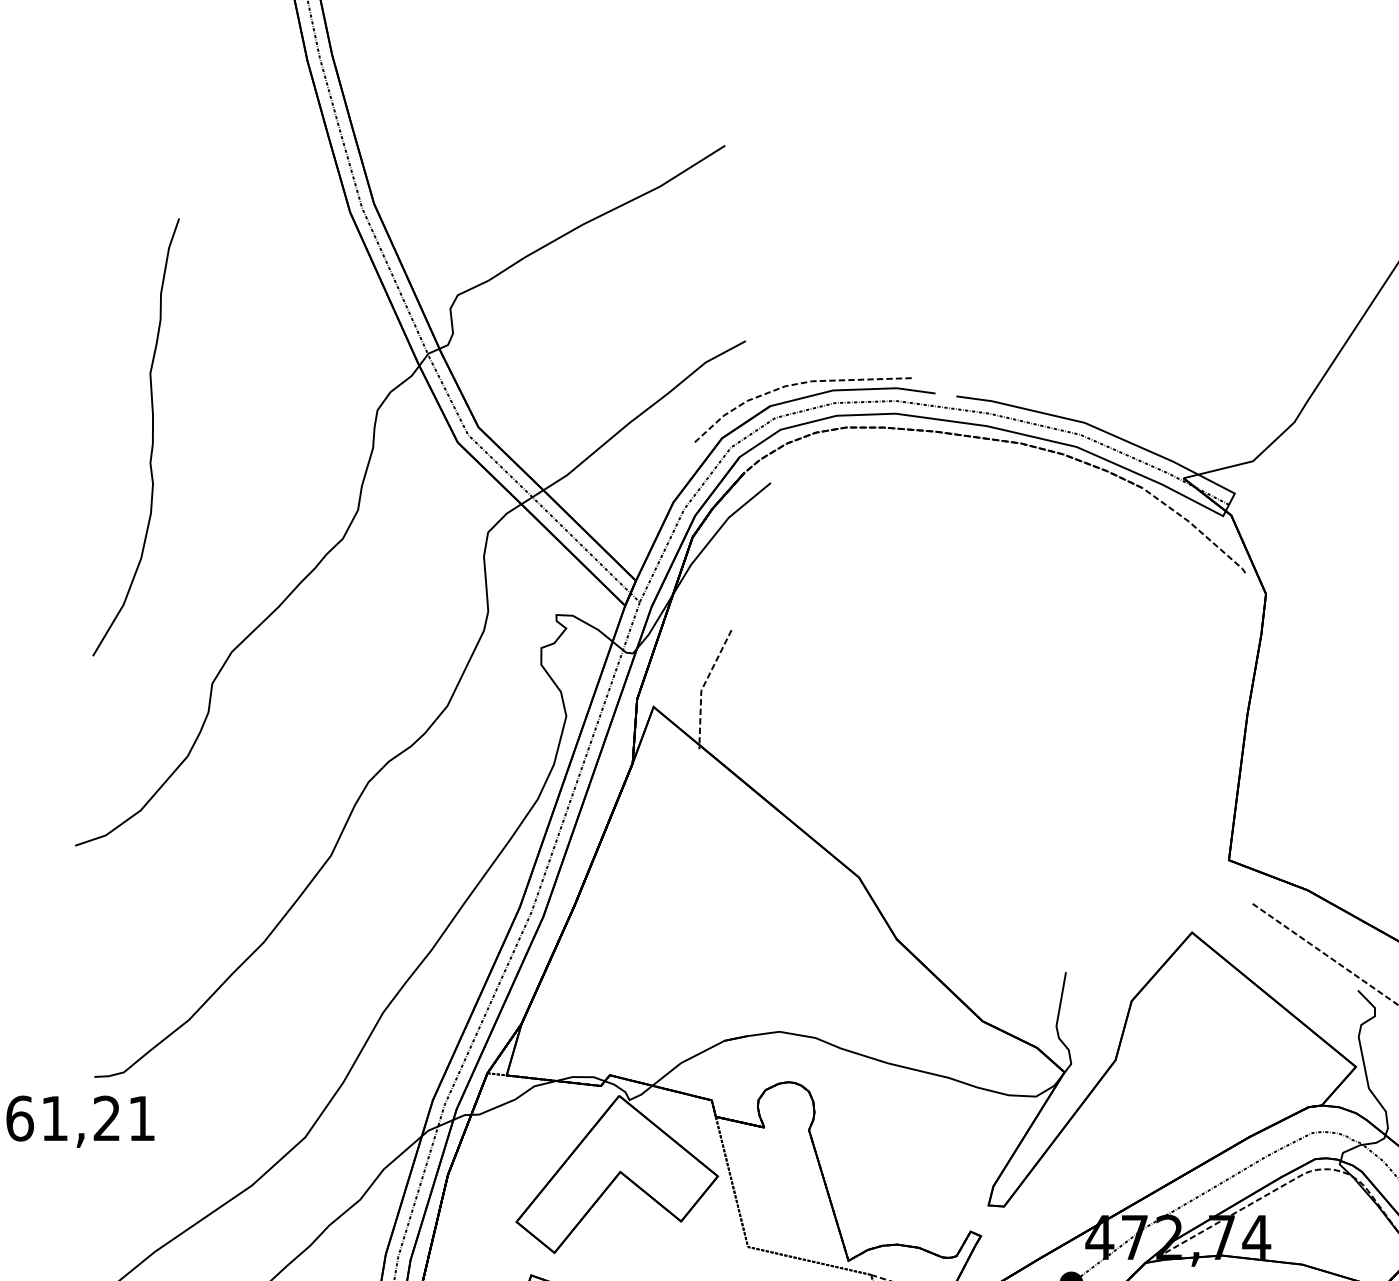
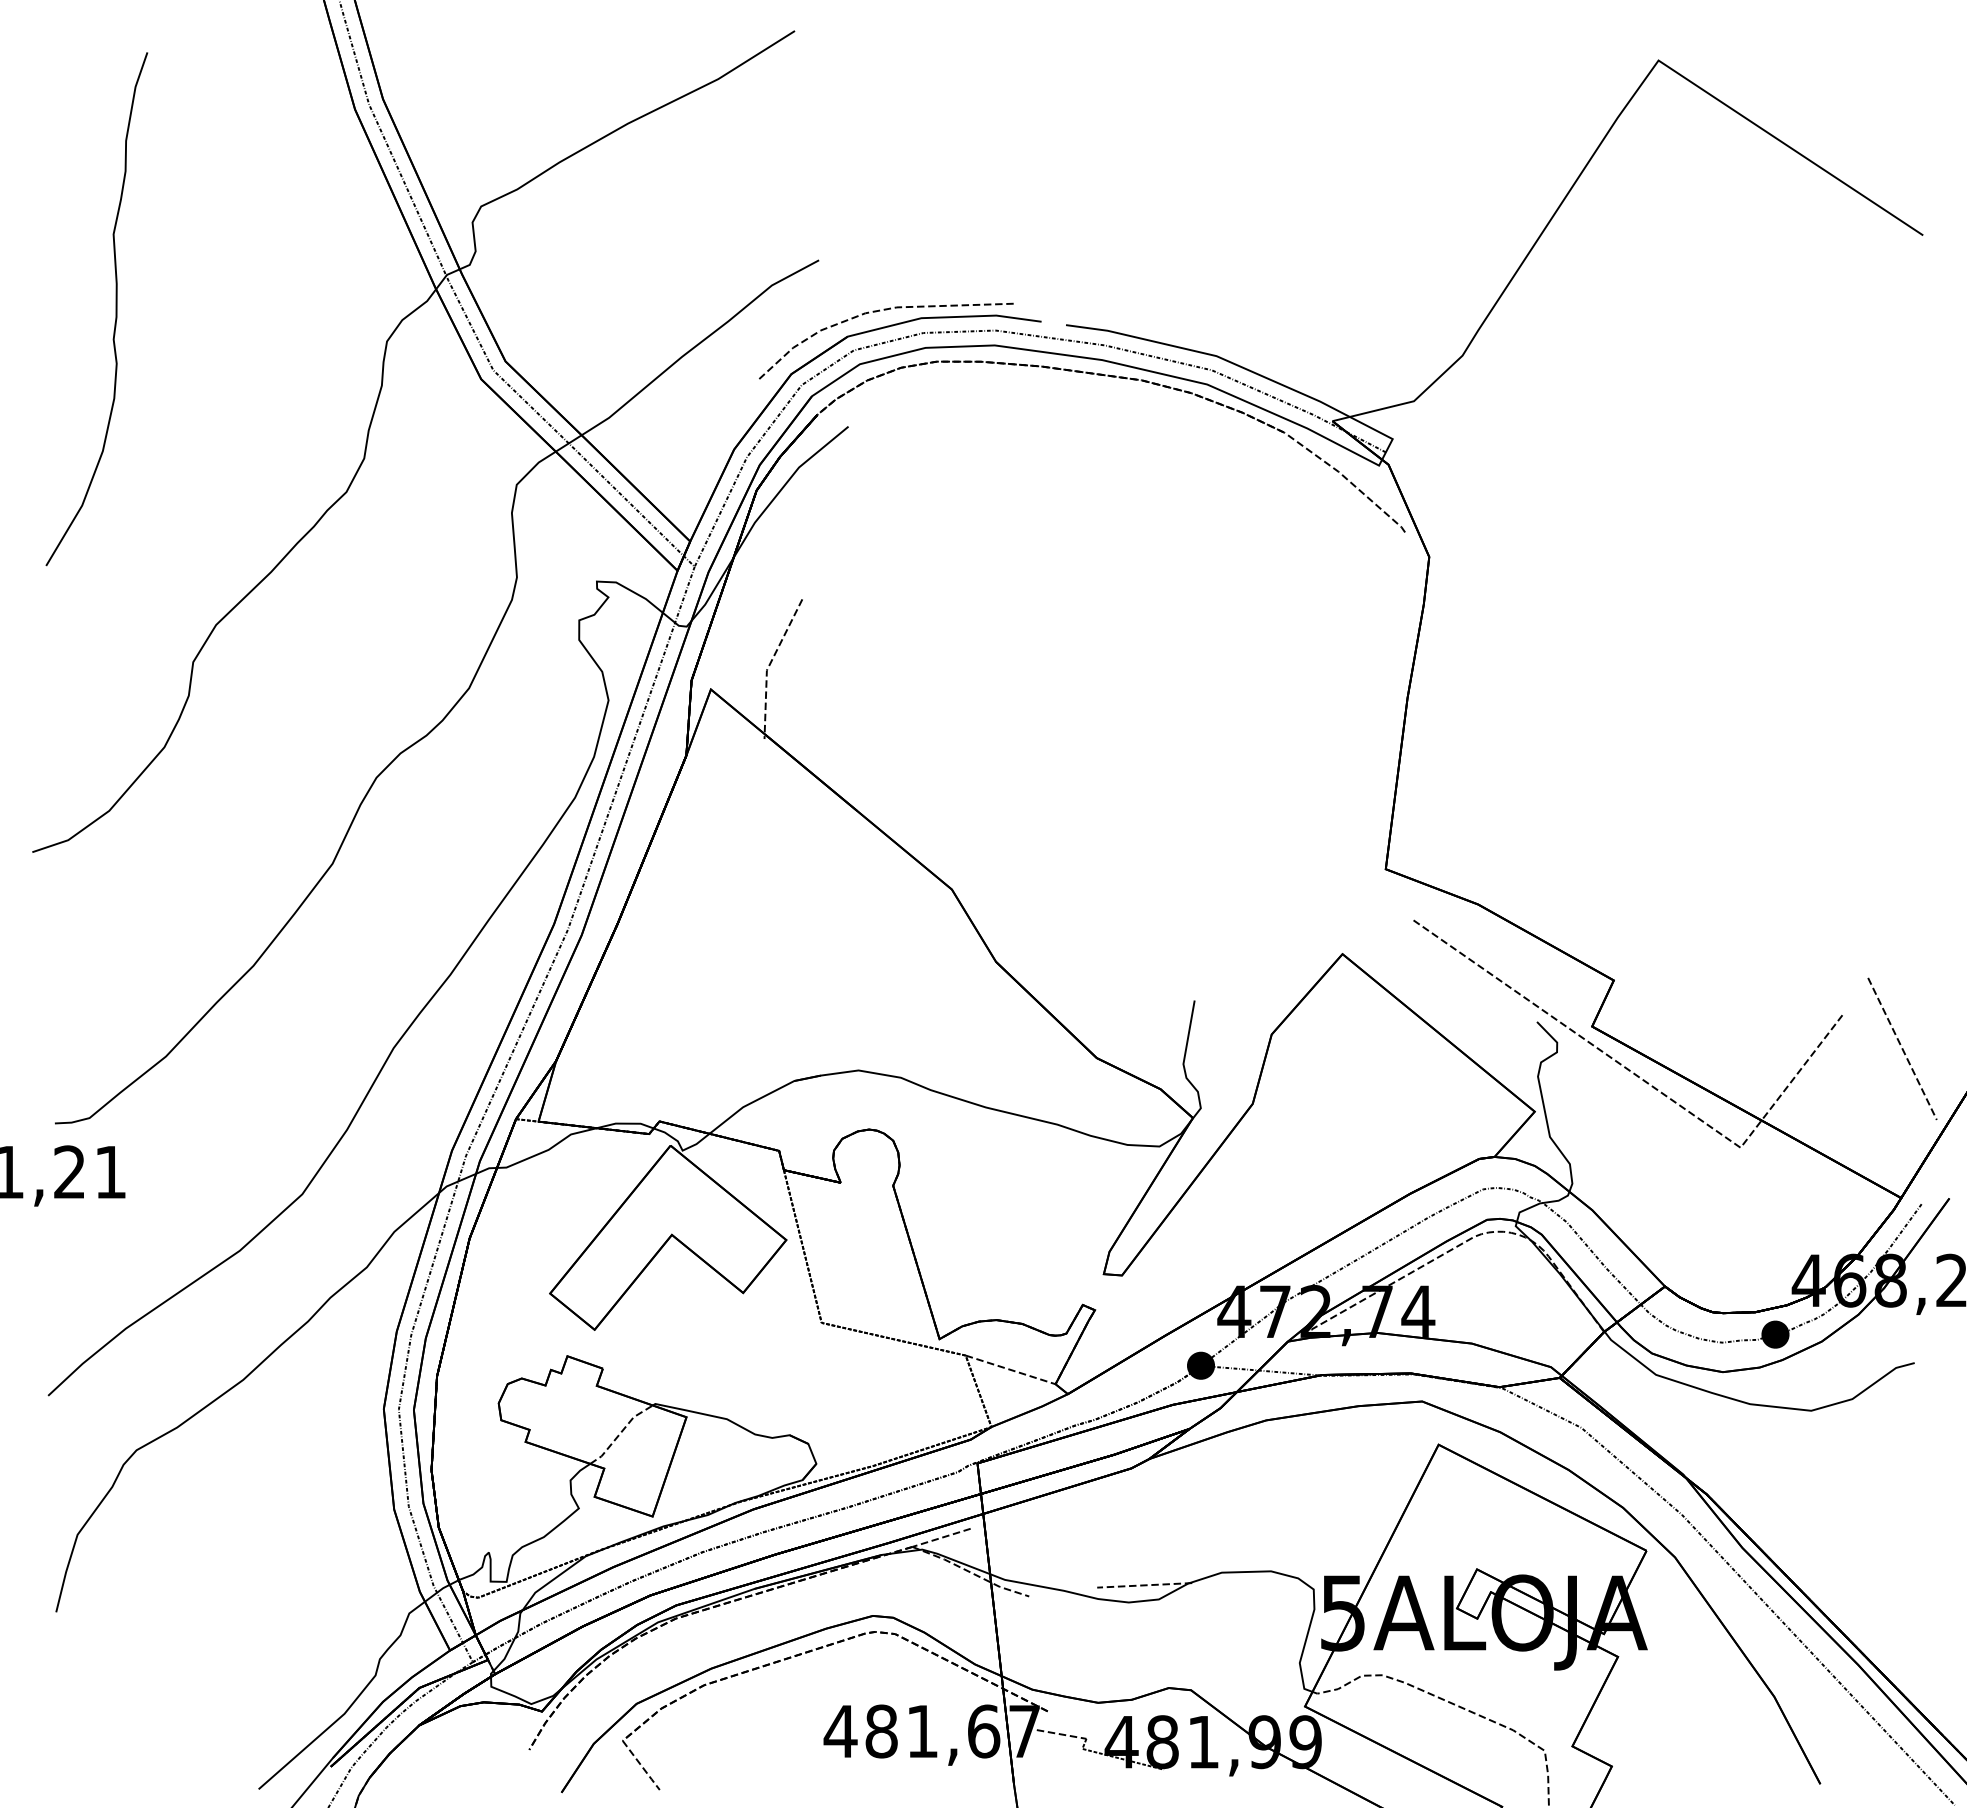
curve: (151, 437) -> (115, 309), moved

